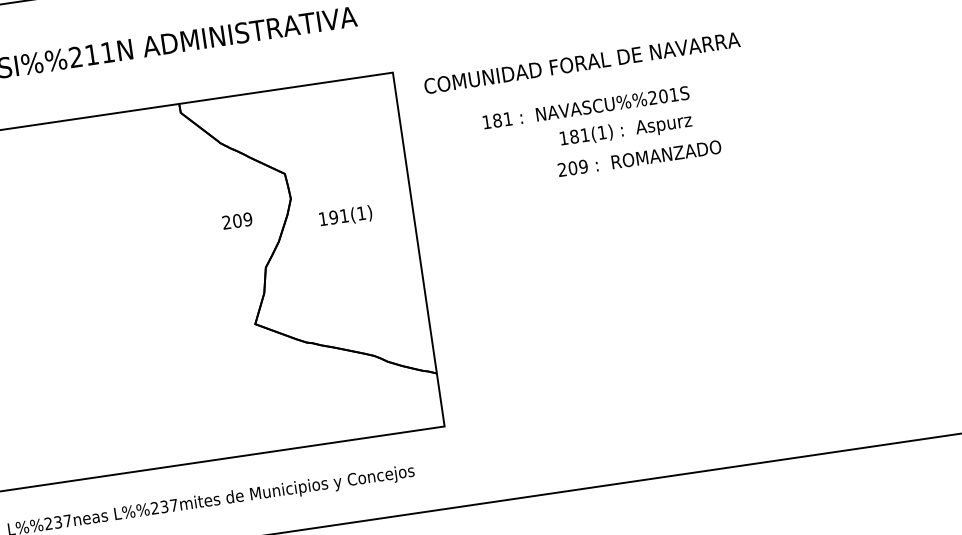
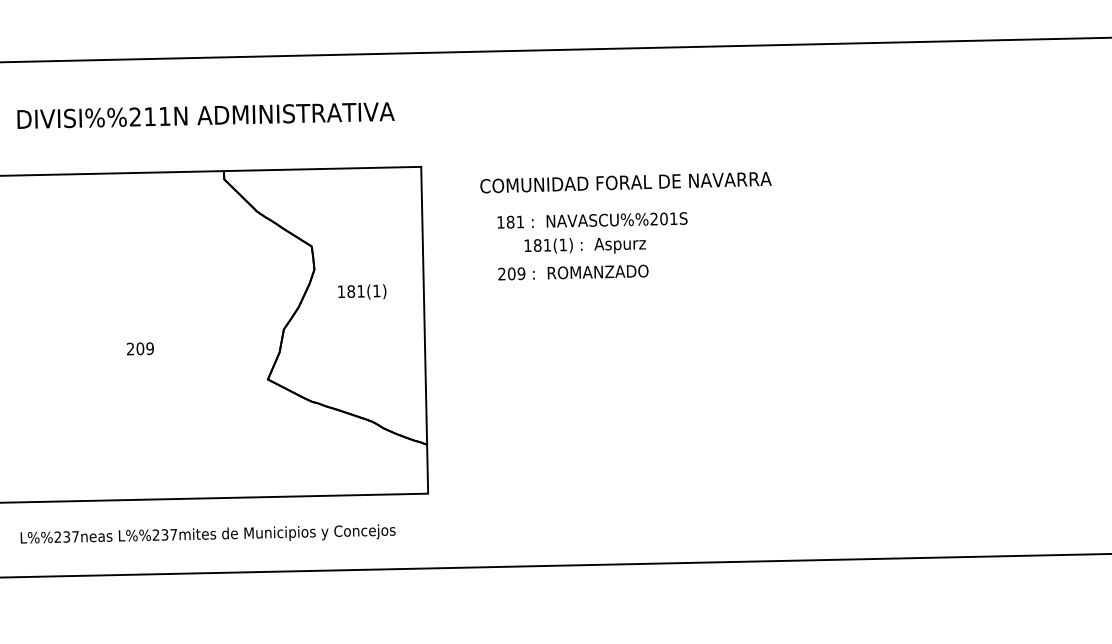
text: (581, 63) -> (625, 182), moved
text: (625, 130) -> (584, 245), moved
text: (639, 158) -> (573, 272), moved
text: (334, 217) -> (351, 291), 191(1) -> 181(1)
text: (236, 220) -> (139, 348), moved

